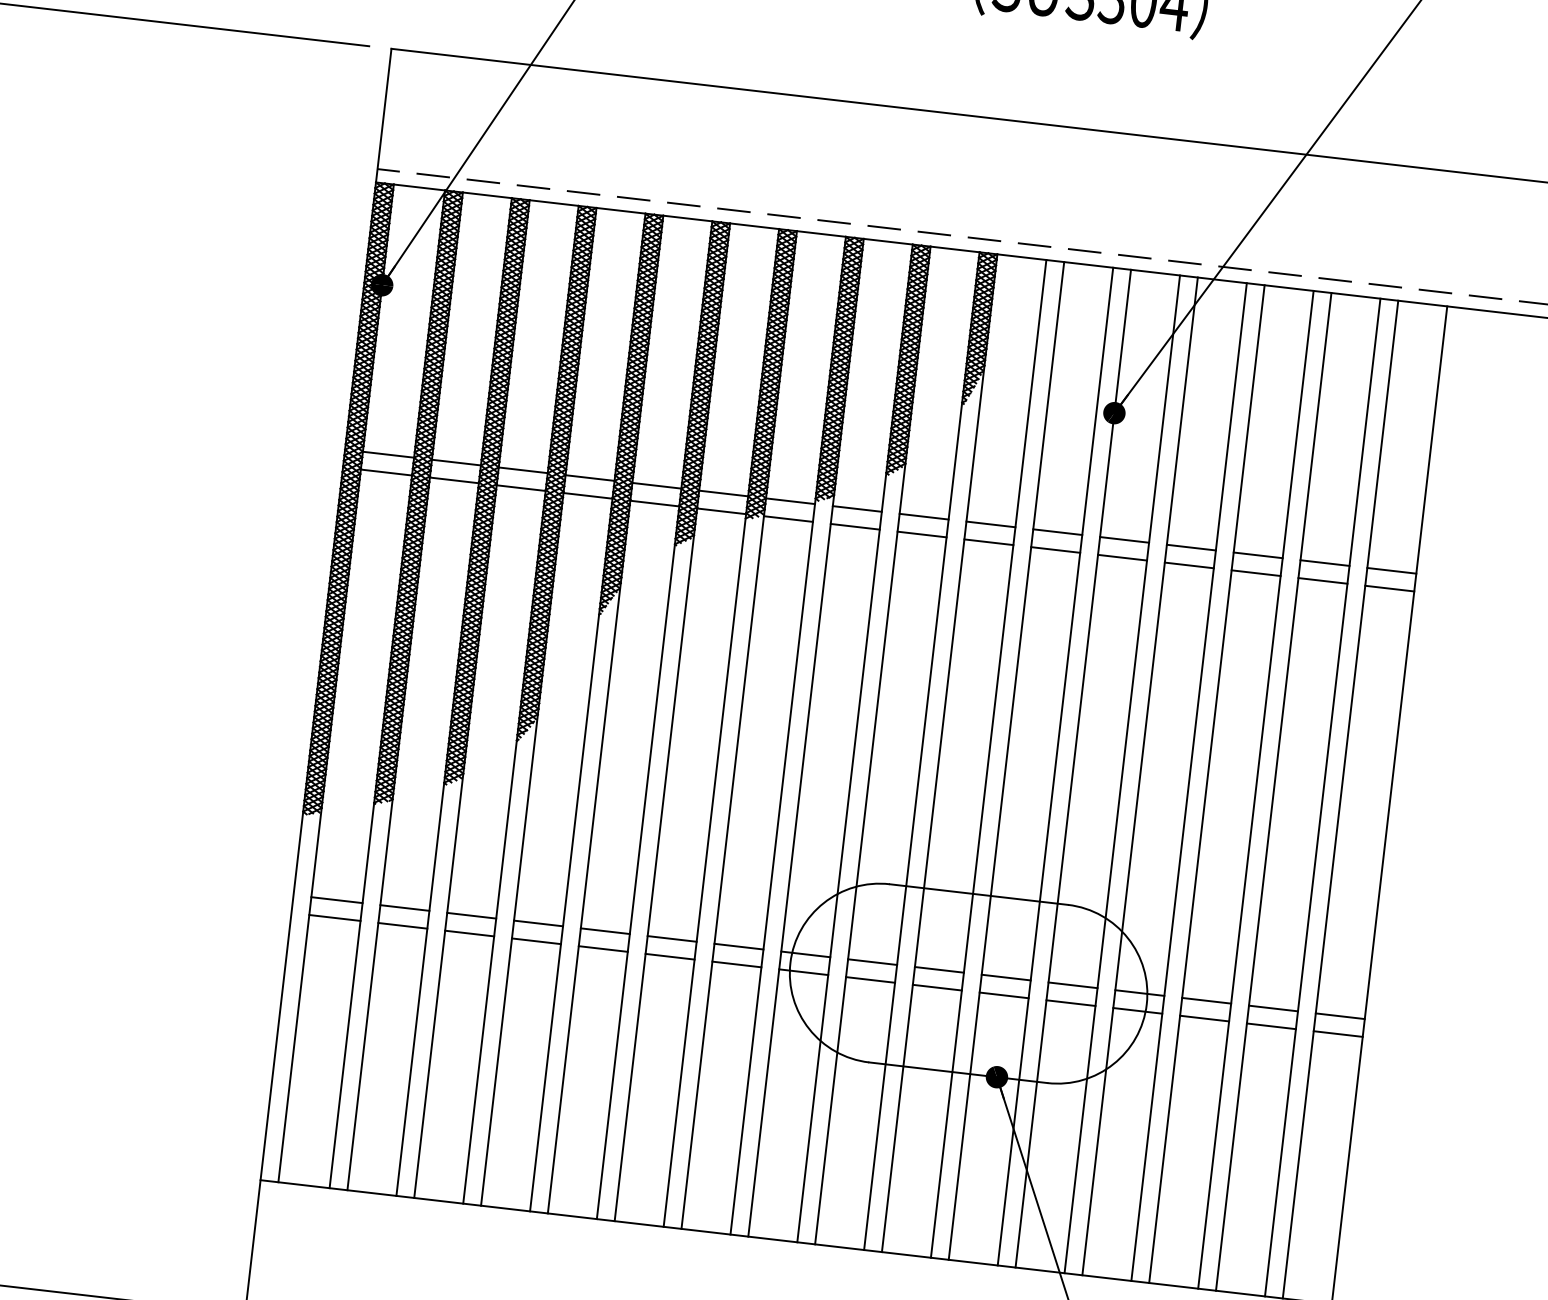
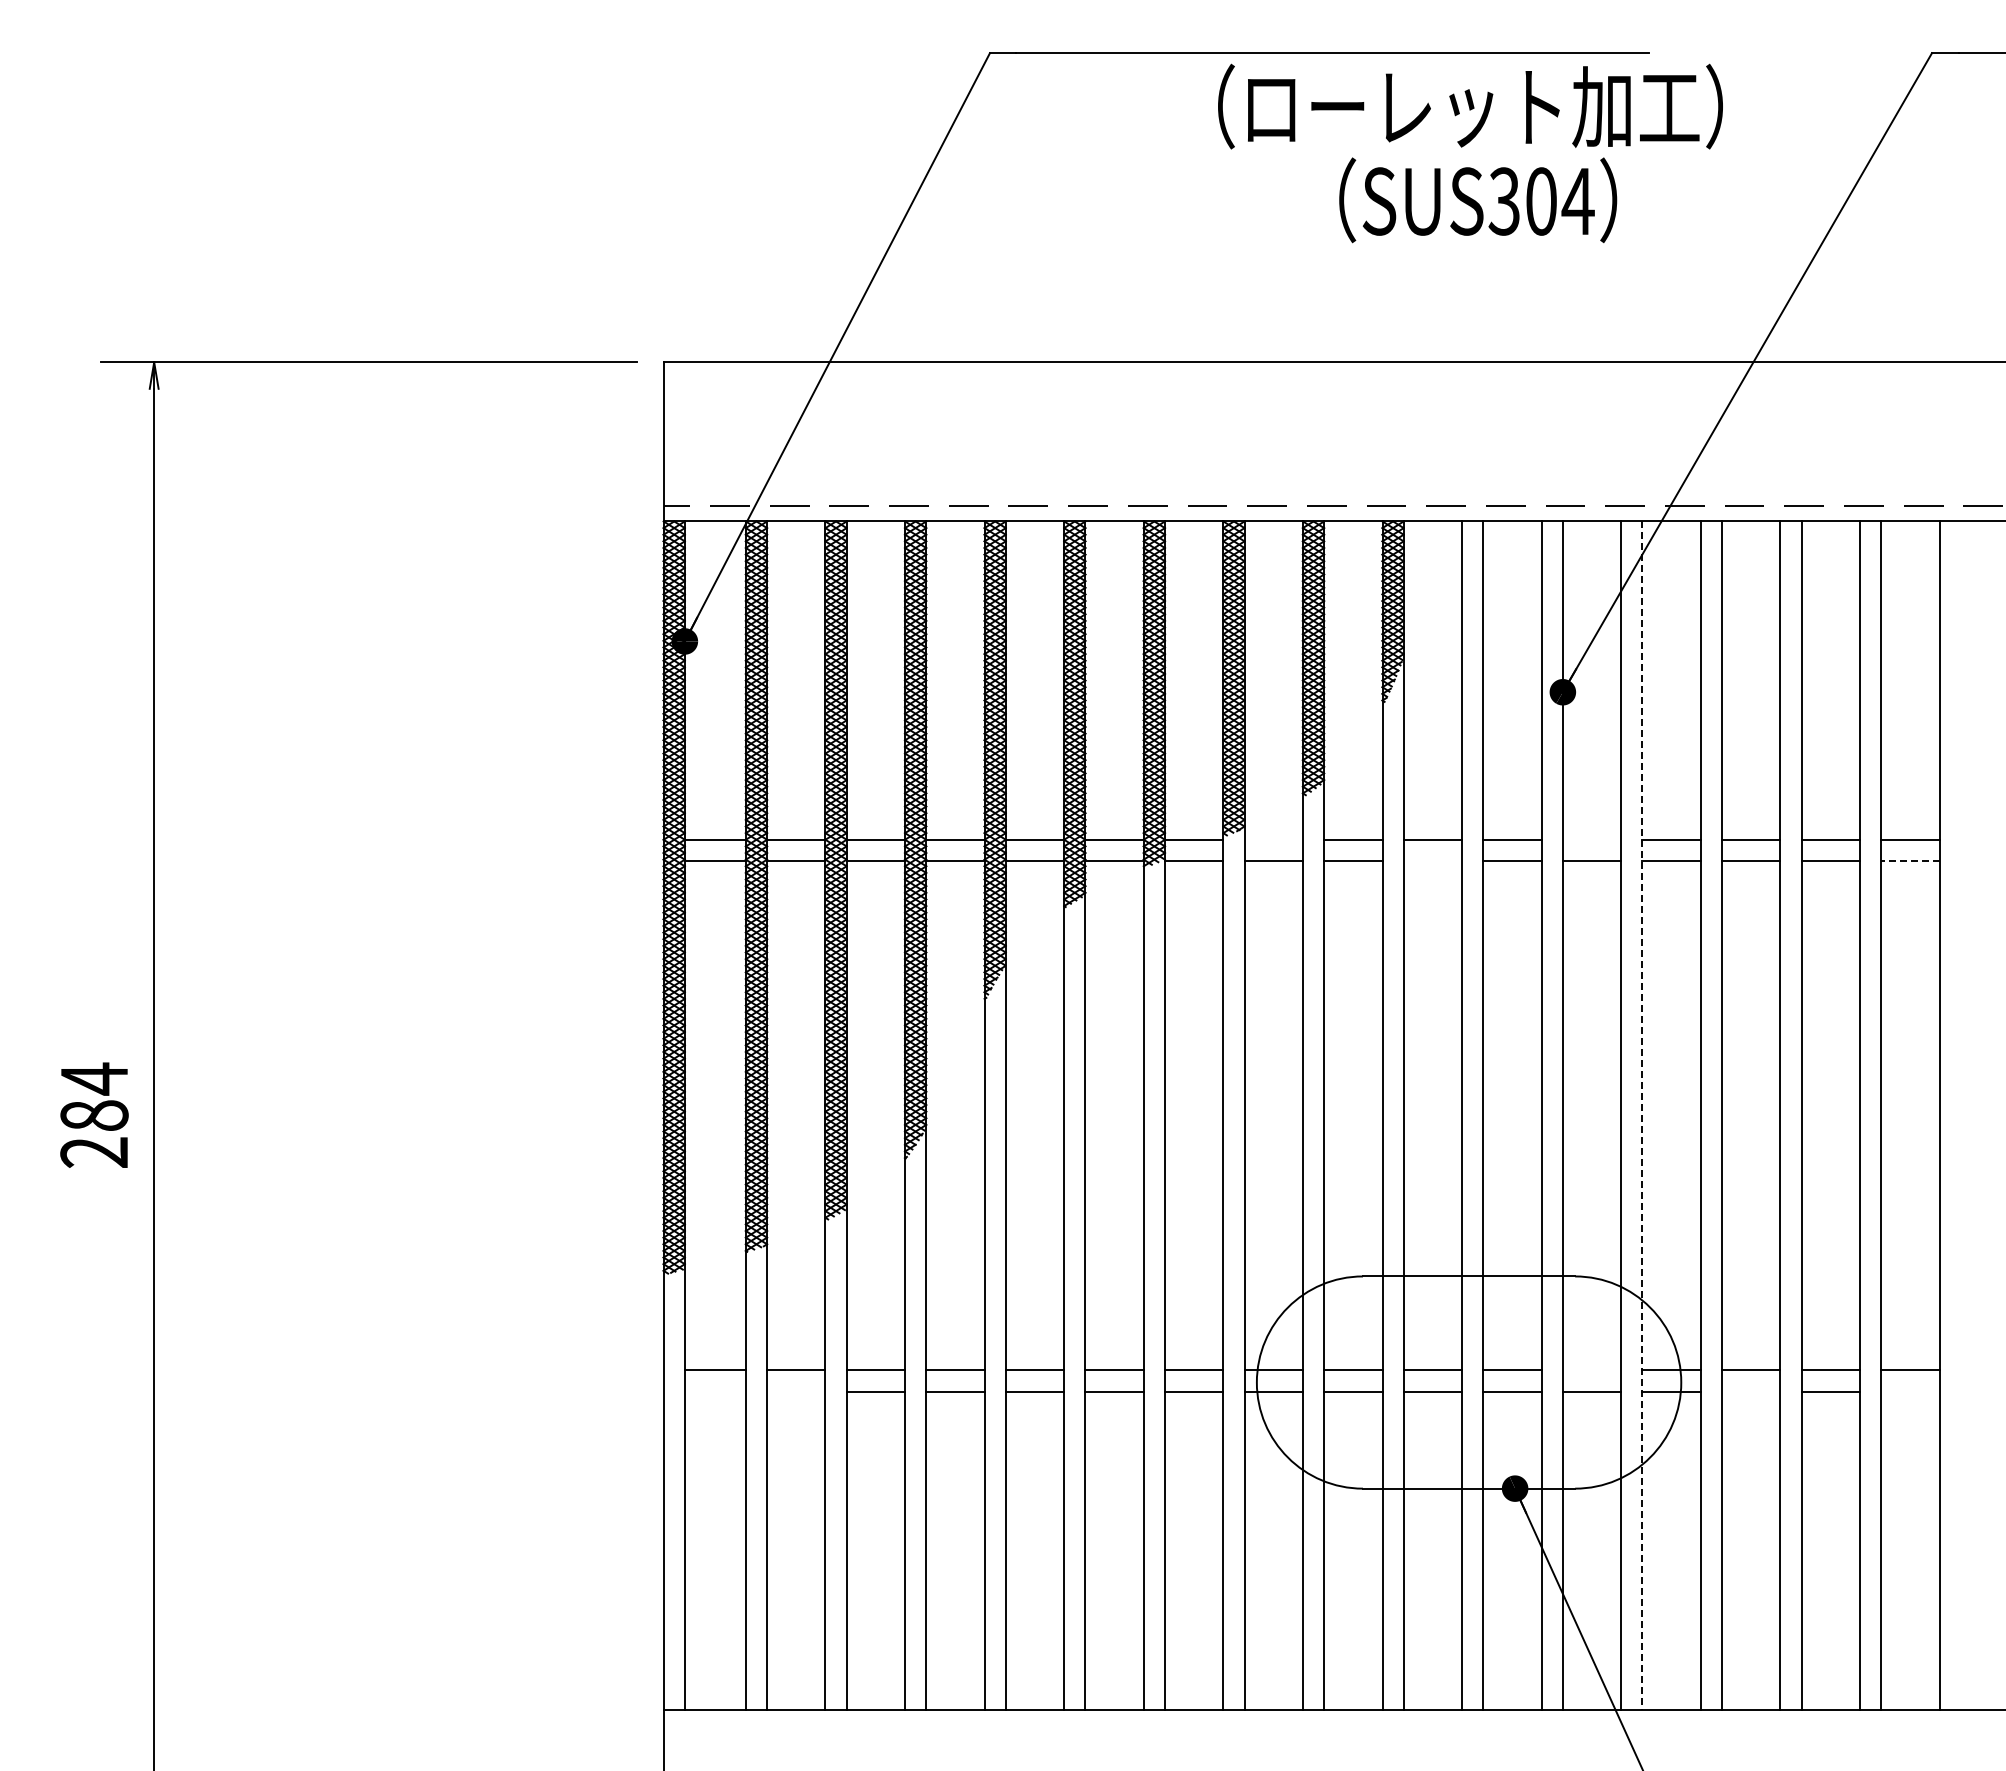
line: (857, 508) -> (1273, 839), removed
line: (1124, 539) -> (1591, 839), removed
line: (988, 542) -> (1432, 861), removed
line: (1389, 588) -> (1909, 861), solid -> dashed
line: (1140, 777) -> (1642, 1116), solid -> dashed
line: (334, 917) -> (714, 1391), removed
line: (403, 925) -> (796, 1391), removed
line: (1072, 985) -> (1591, 1370), removed
line: (1204, 1018) -> (1751, 1391), removed
line: (1338, 1034) -> (1910, 1391), removed

